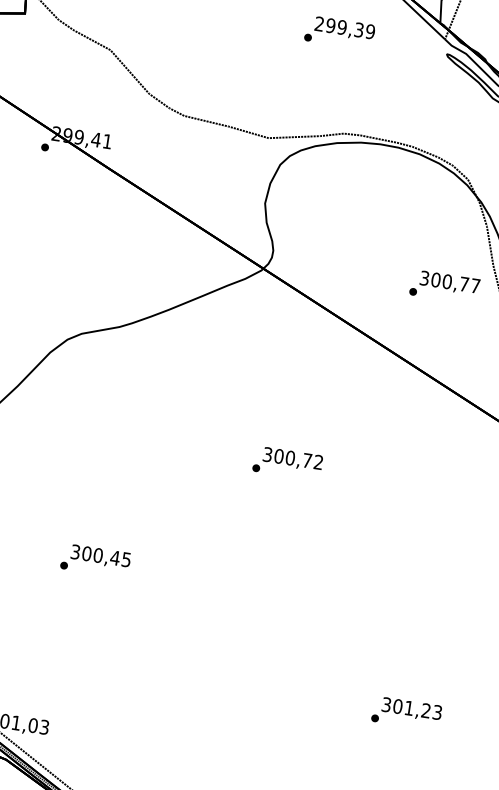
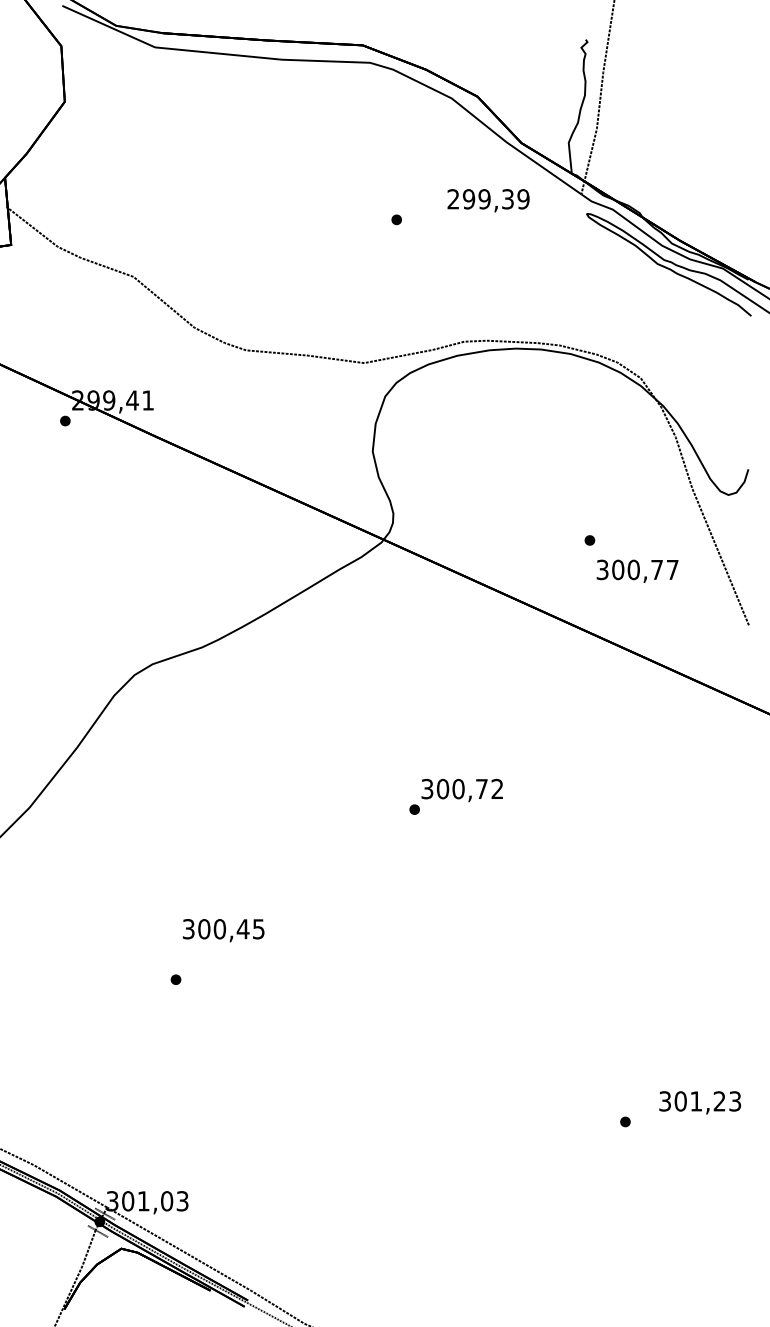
text: (344, 28) -> (488, 200), moved
text: (449, 282) -> (637, 570), moved
text: (100, 556) -> (223, 930), moved
text: (412, 709) -> (700, 1102), moved

